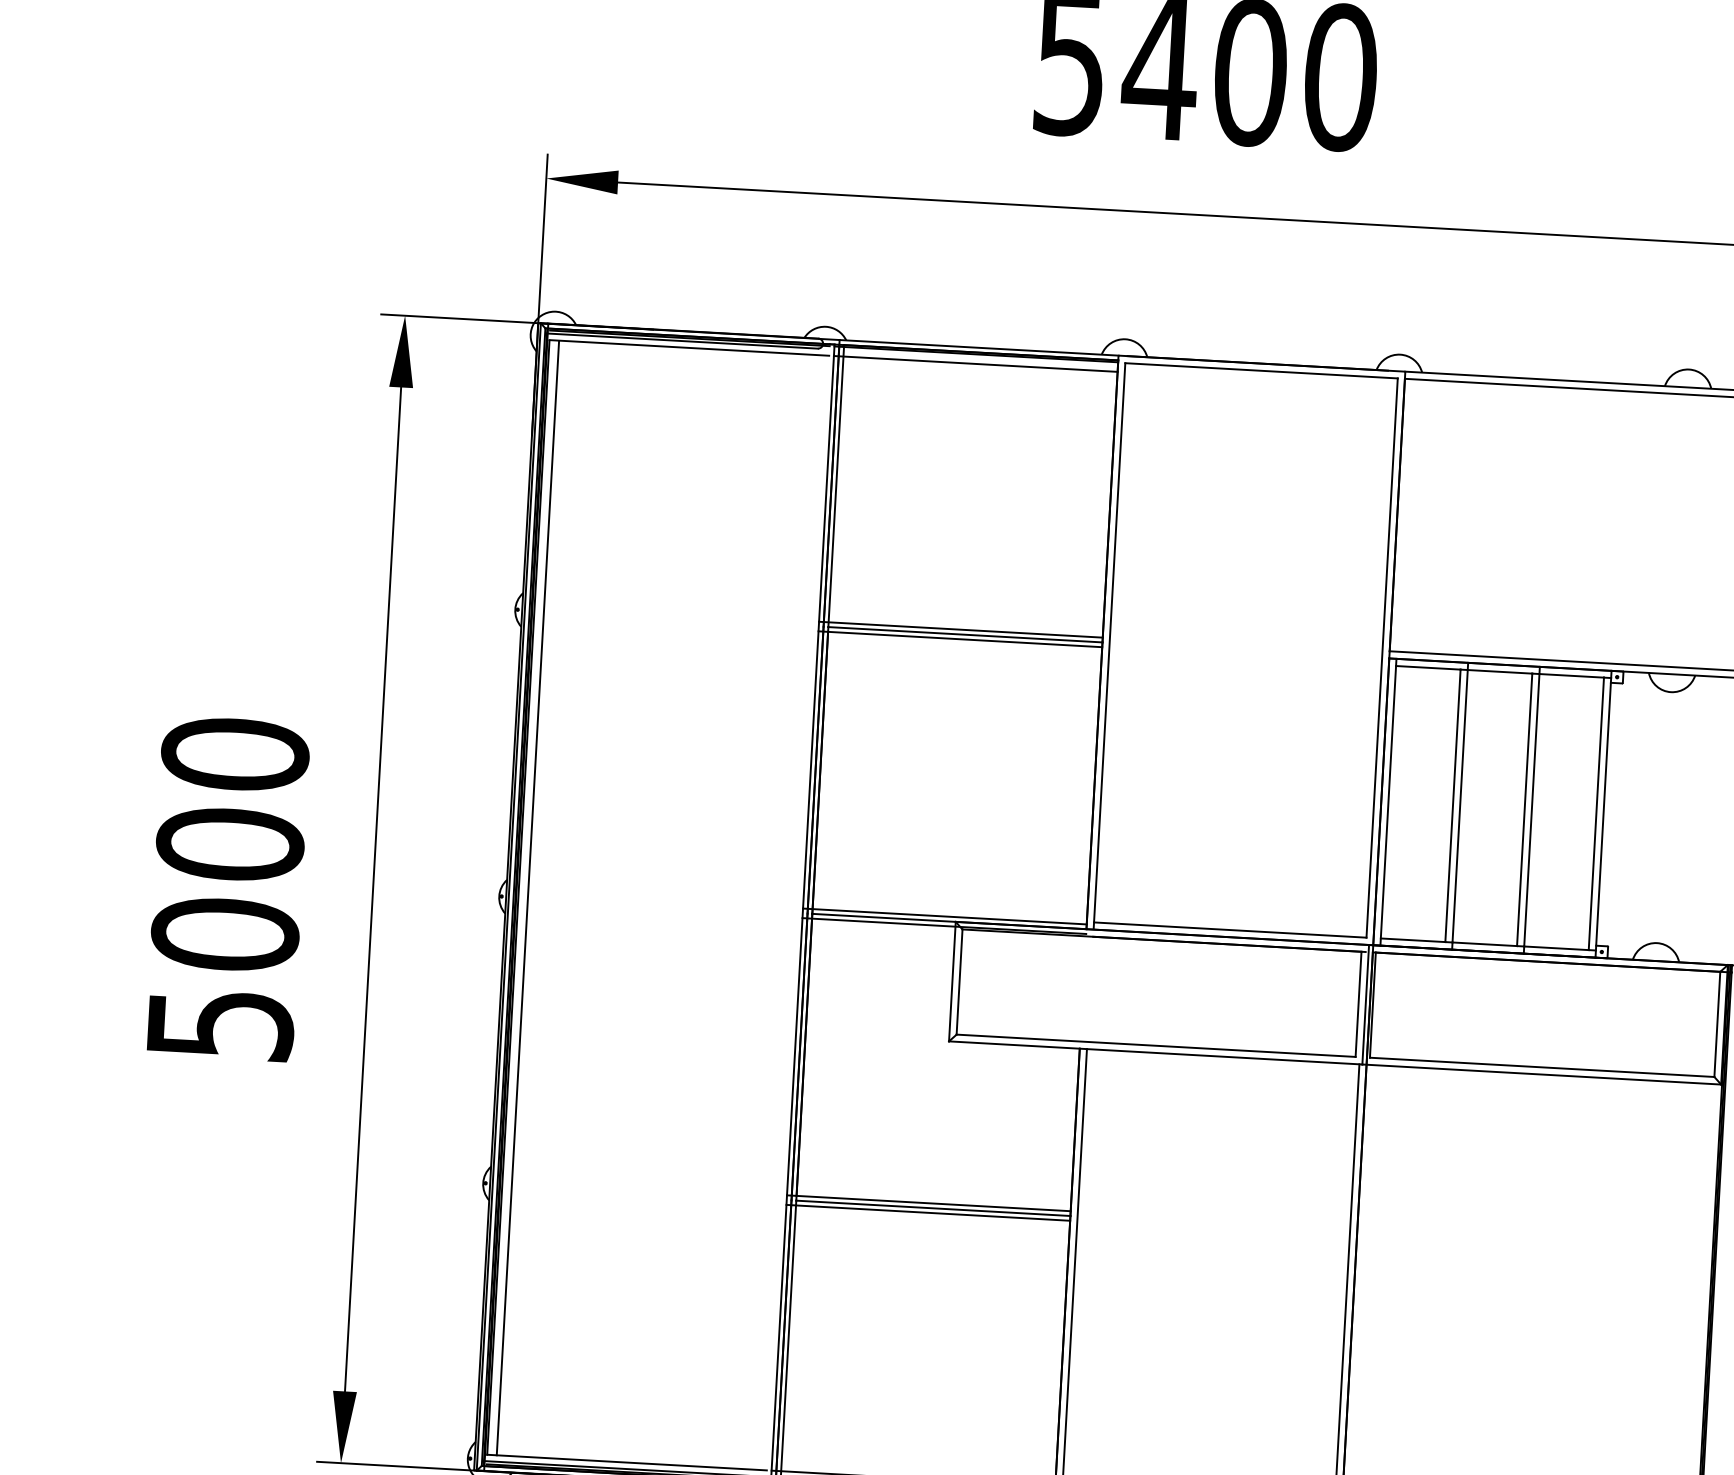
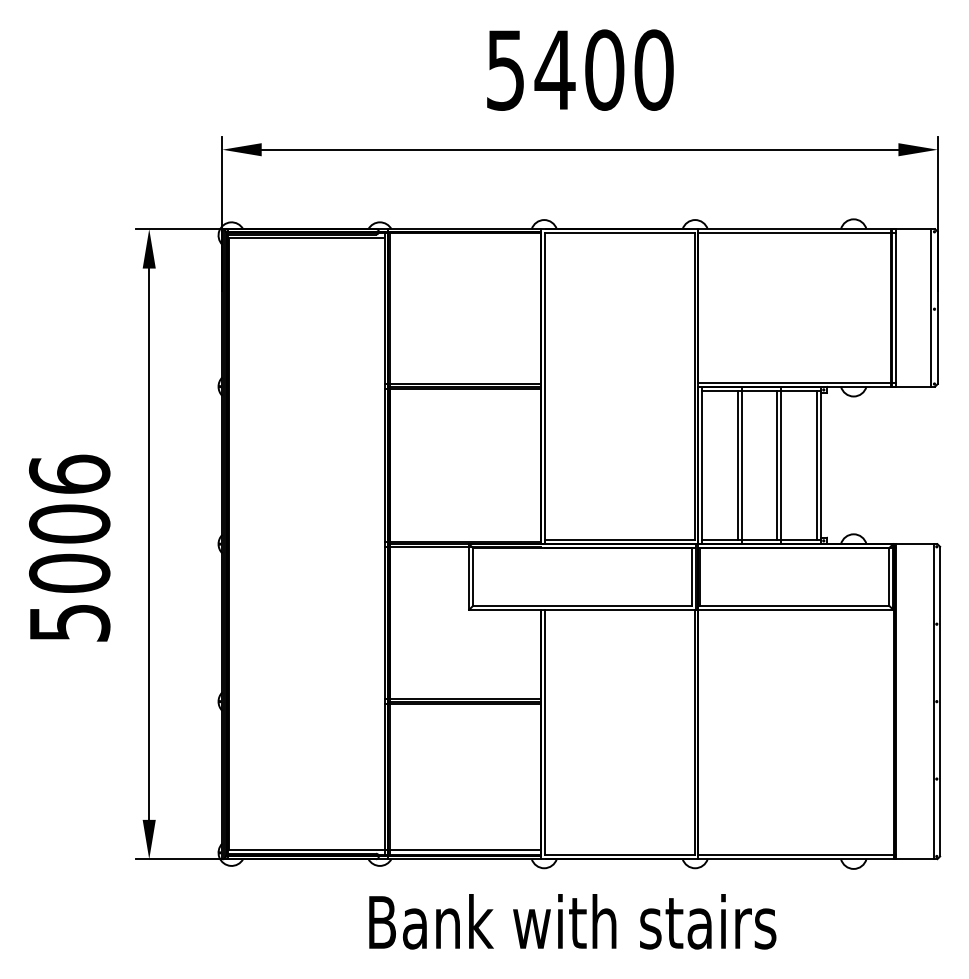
line: (974, 364) -> (462, 238), removed
text: (234, 754) -> (69, 474), 5000 -> 5006
line: (528, 898) -> (234, 544), removed

